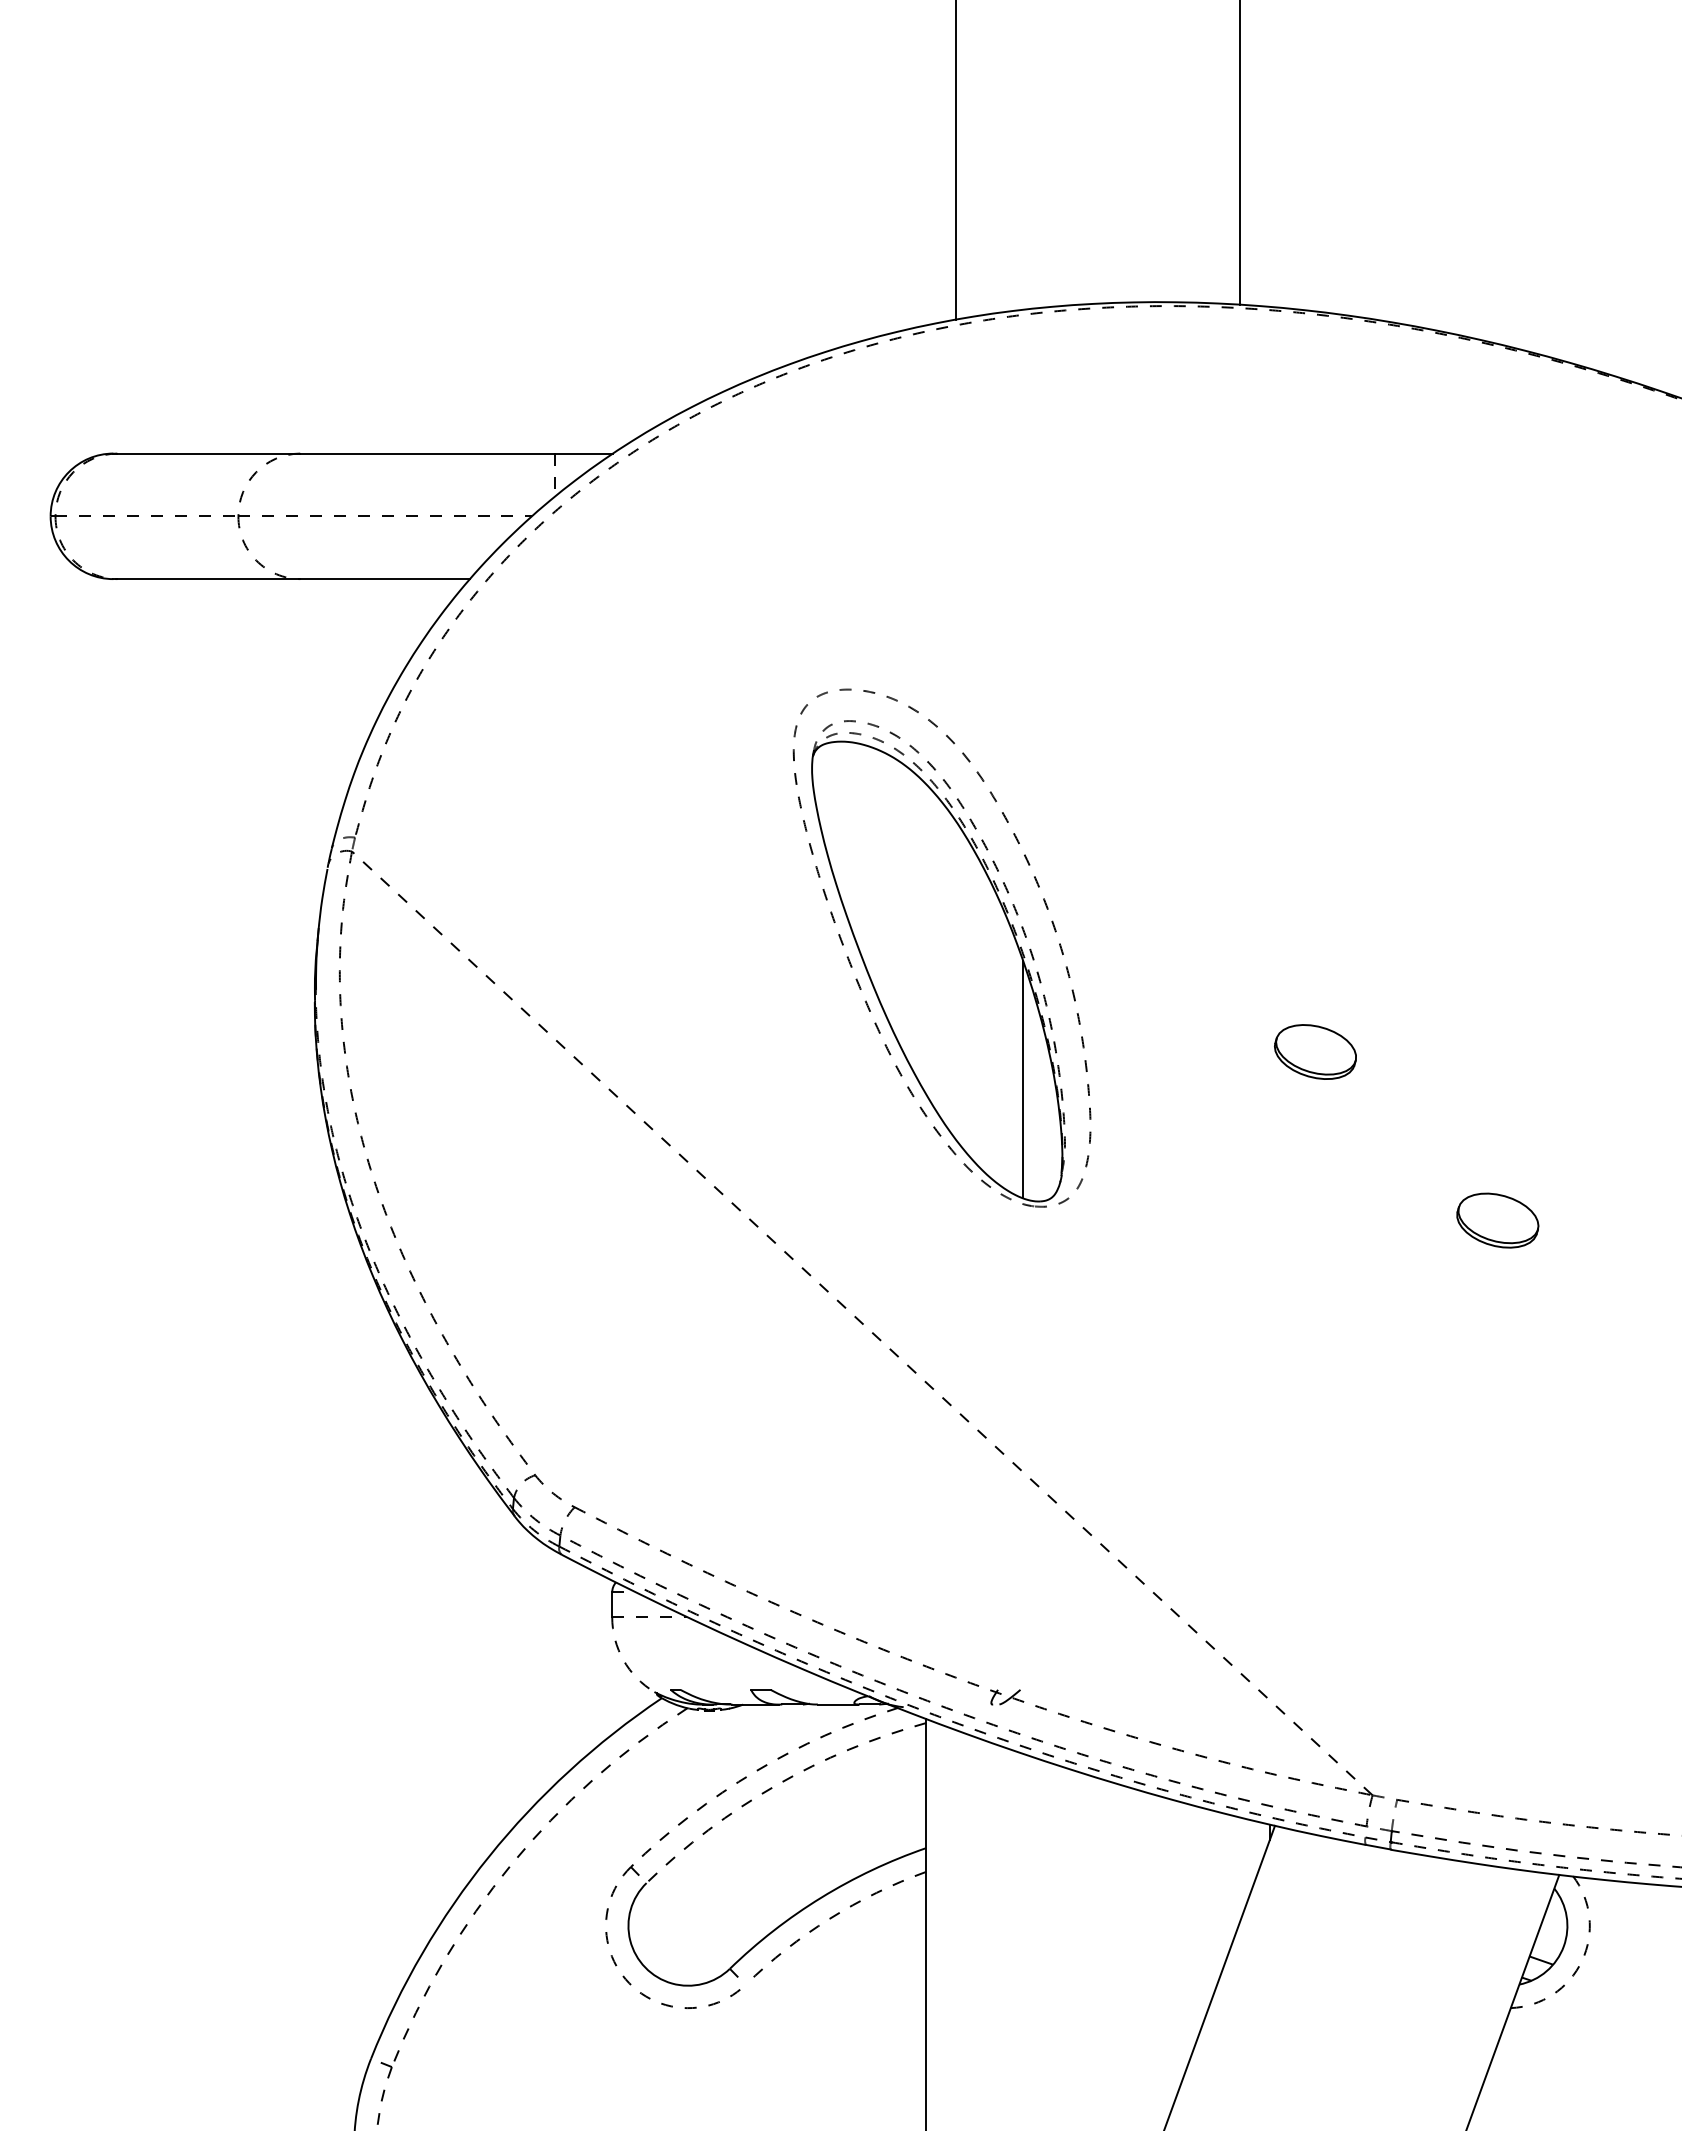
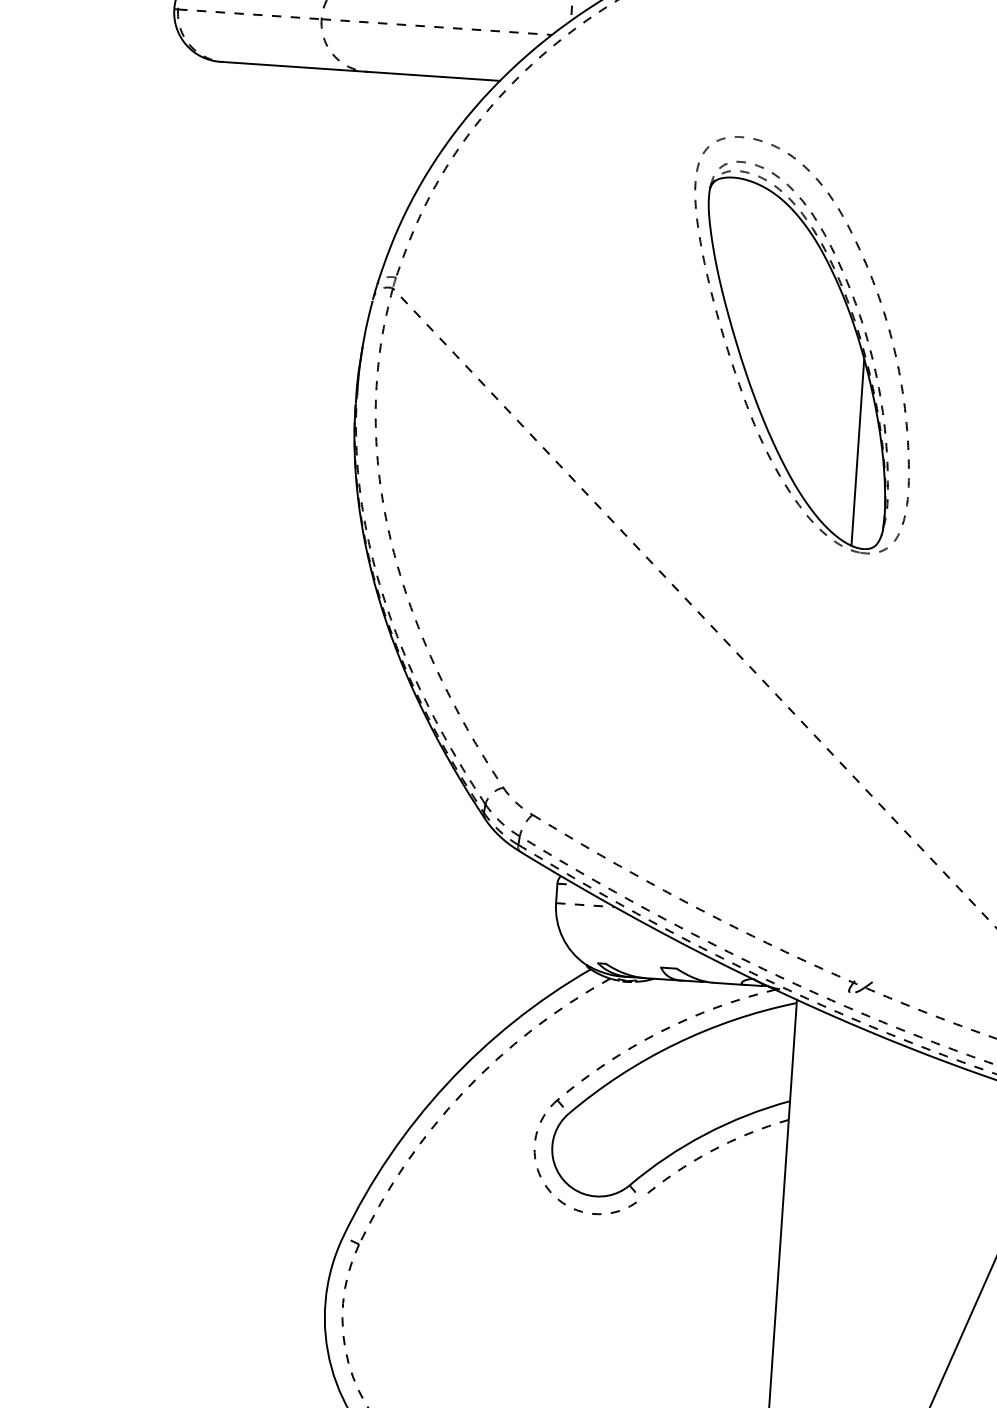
part: (941, 947) -> (800, 344), moved
arc: (623, 1660) -> (562, 937), dashed -> solid
arc: (776, 1785) -> (676, 1044), dashed -> solid

